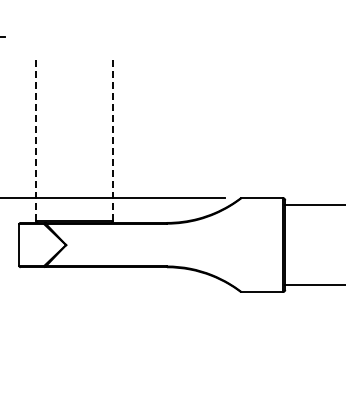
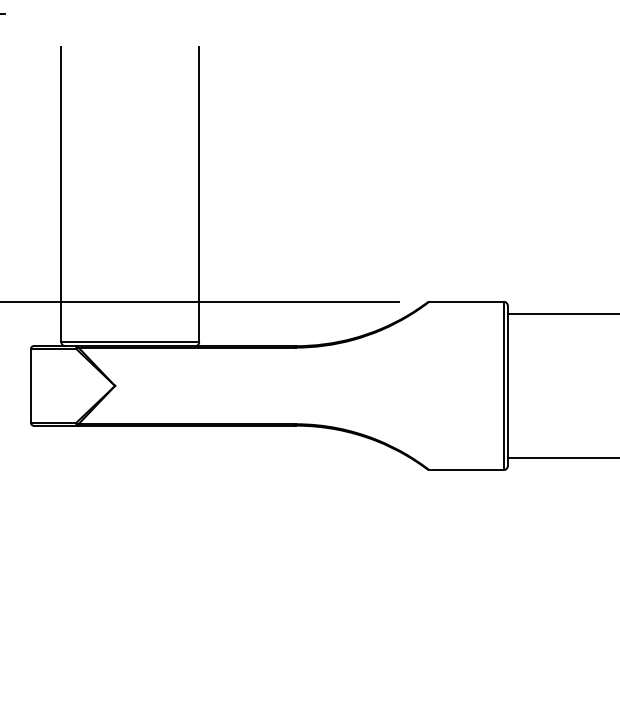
line: (36, 137) -> (61, 193), dashed -> solid
line: (113, 137) -> (199, 193), dashed -> solid

